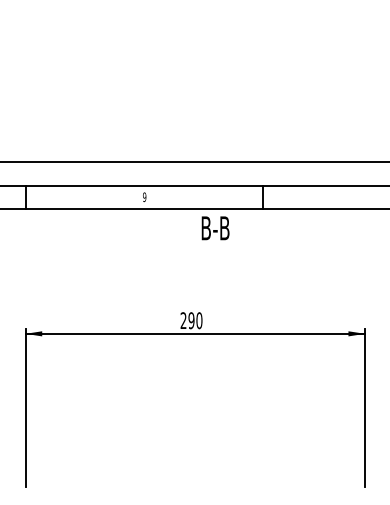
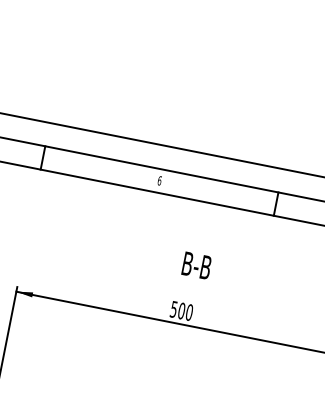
text: (144, 196) -> (159, 180), 9 -> 6
text: (215, 228) -> (196, 265), moved
text: (187, 320) -> (177, 310), 290 -> 500

